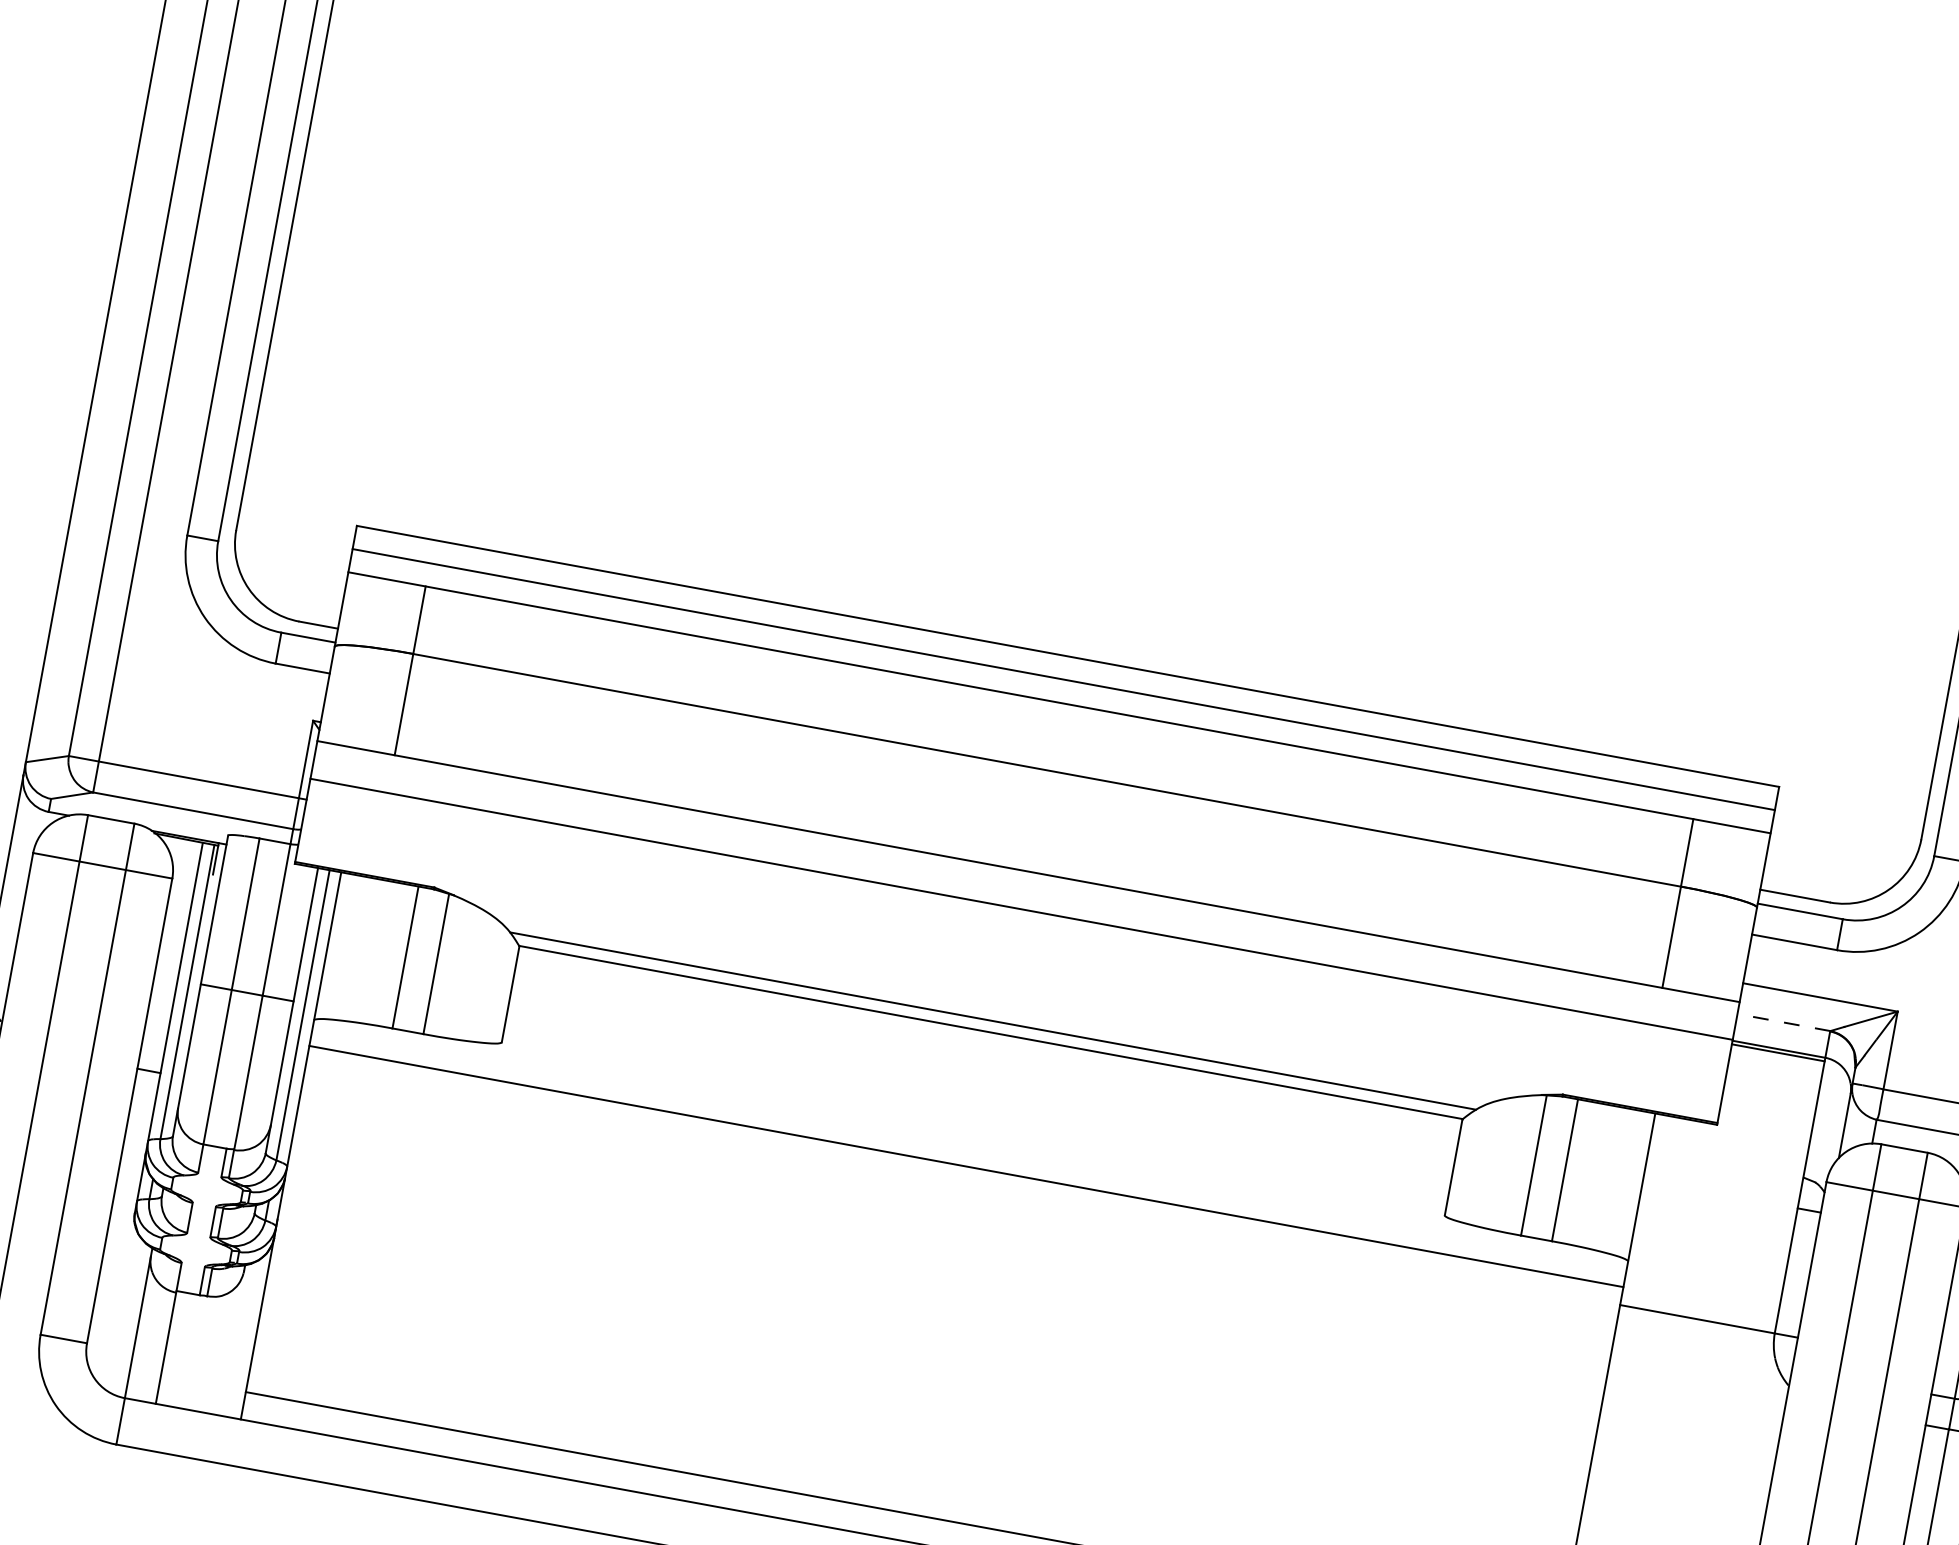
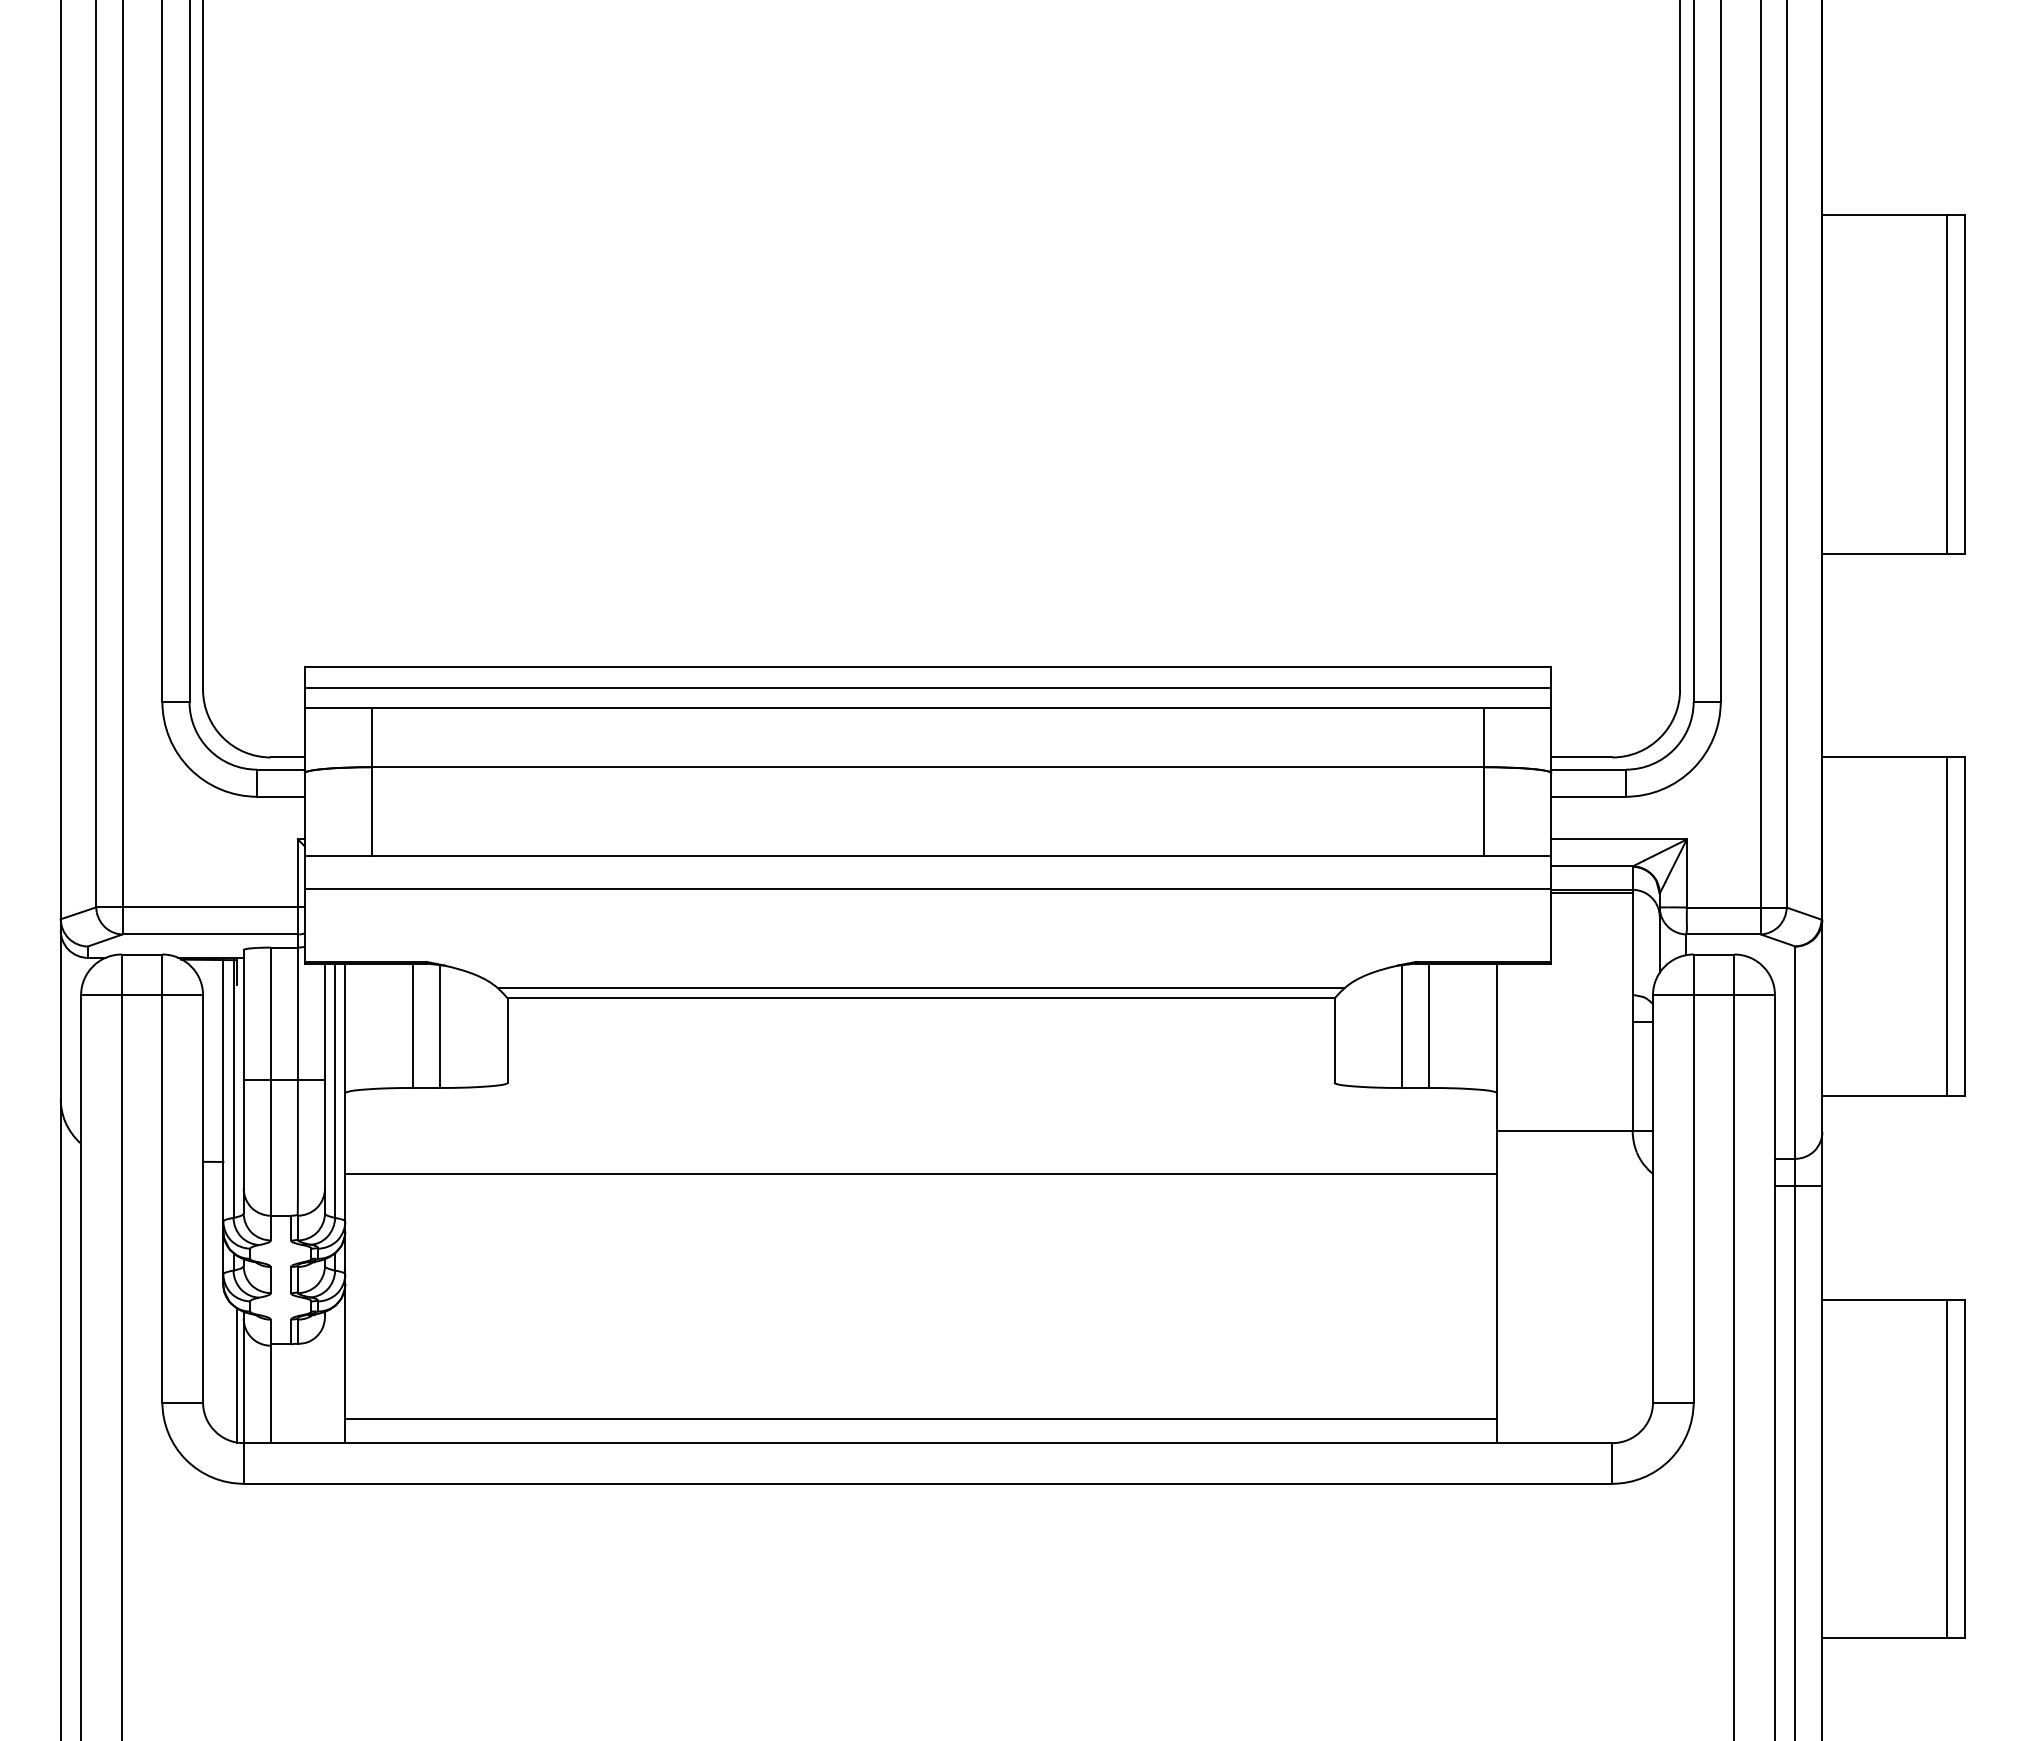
line: (1784, 1022) -> (1592, 866), dashed -> solid
line: (966, 1166) -> (921, 1173), moved
line: (130, 1319) -> (236, 1375), added

